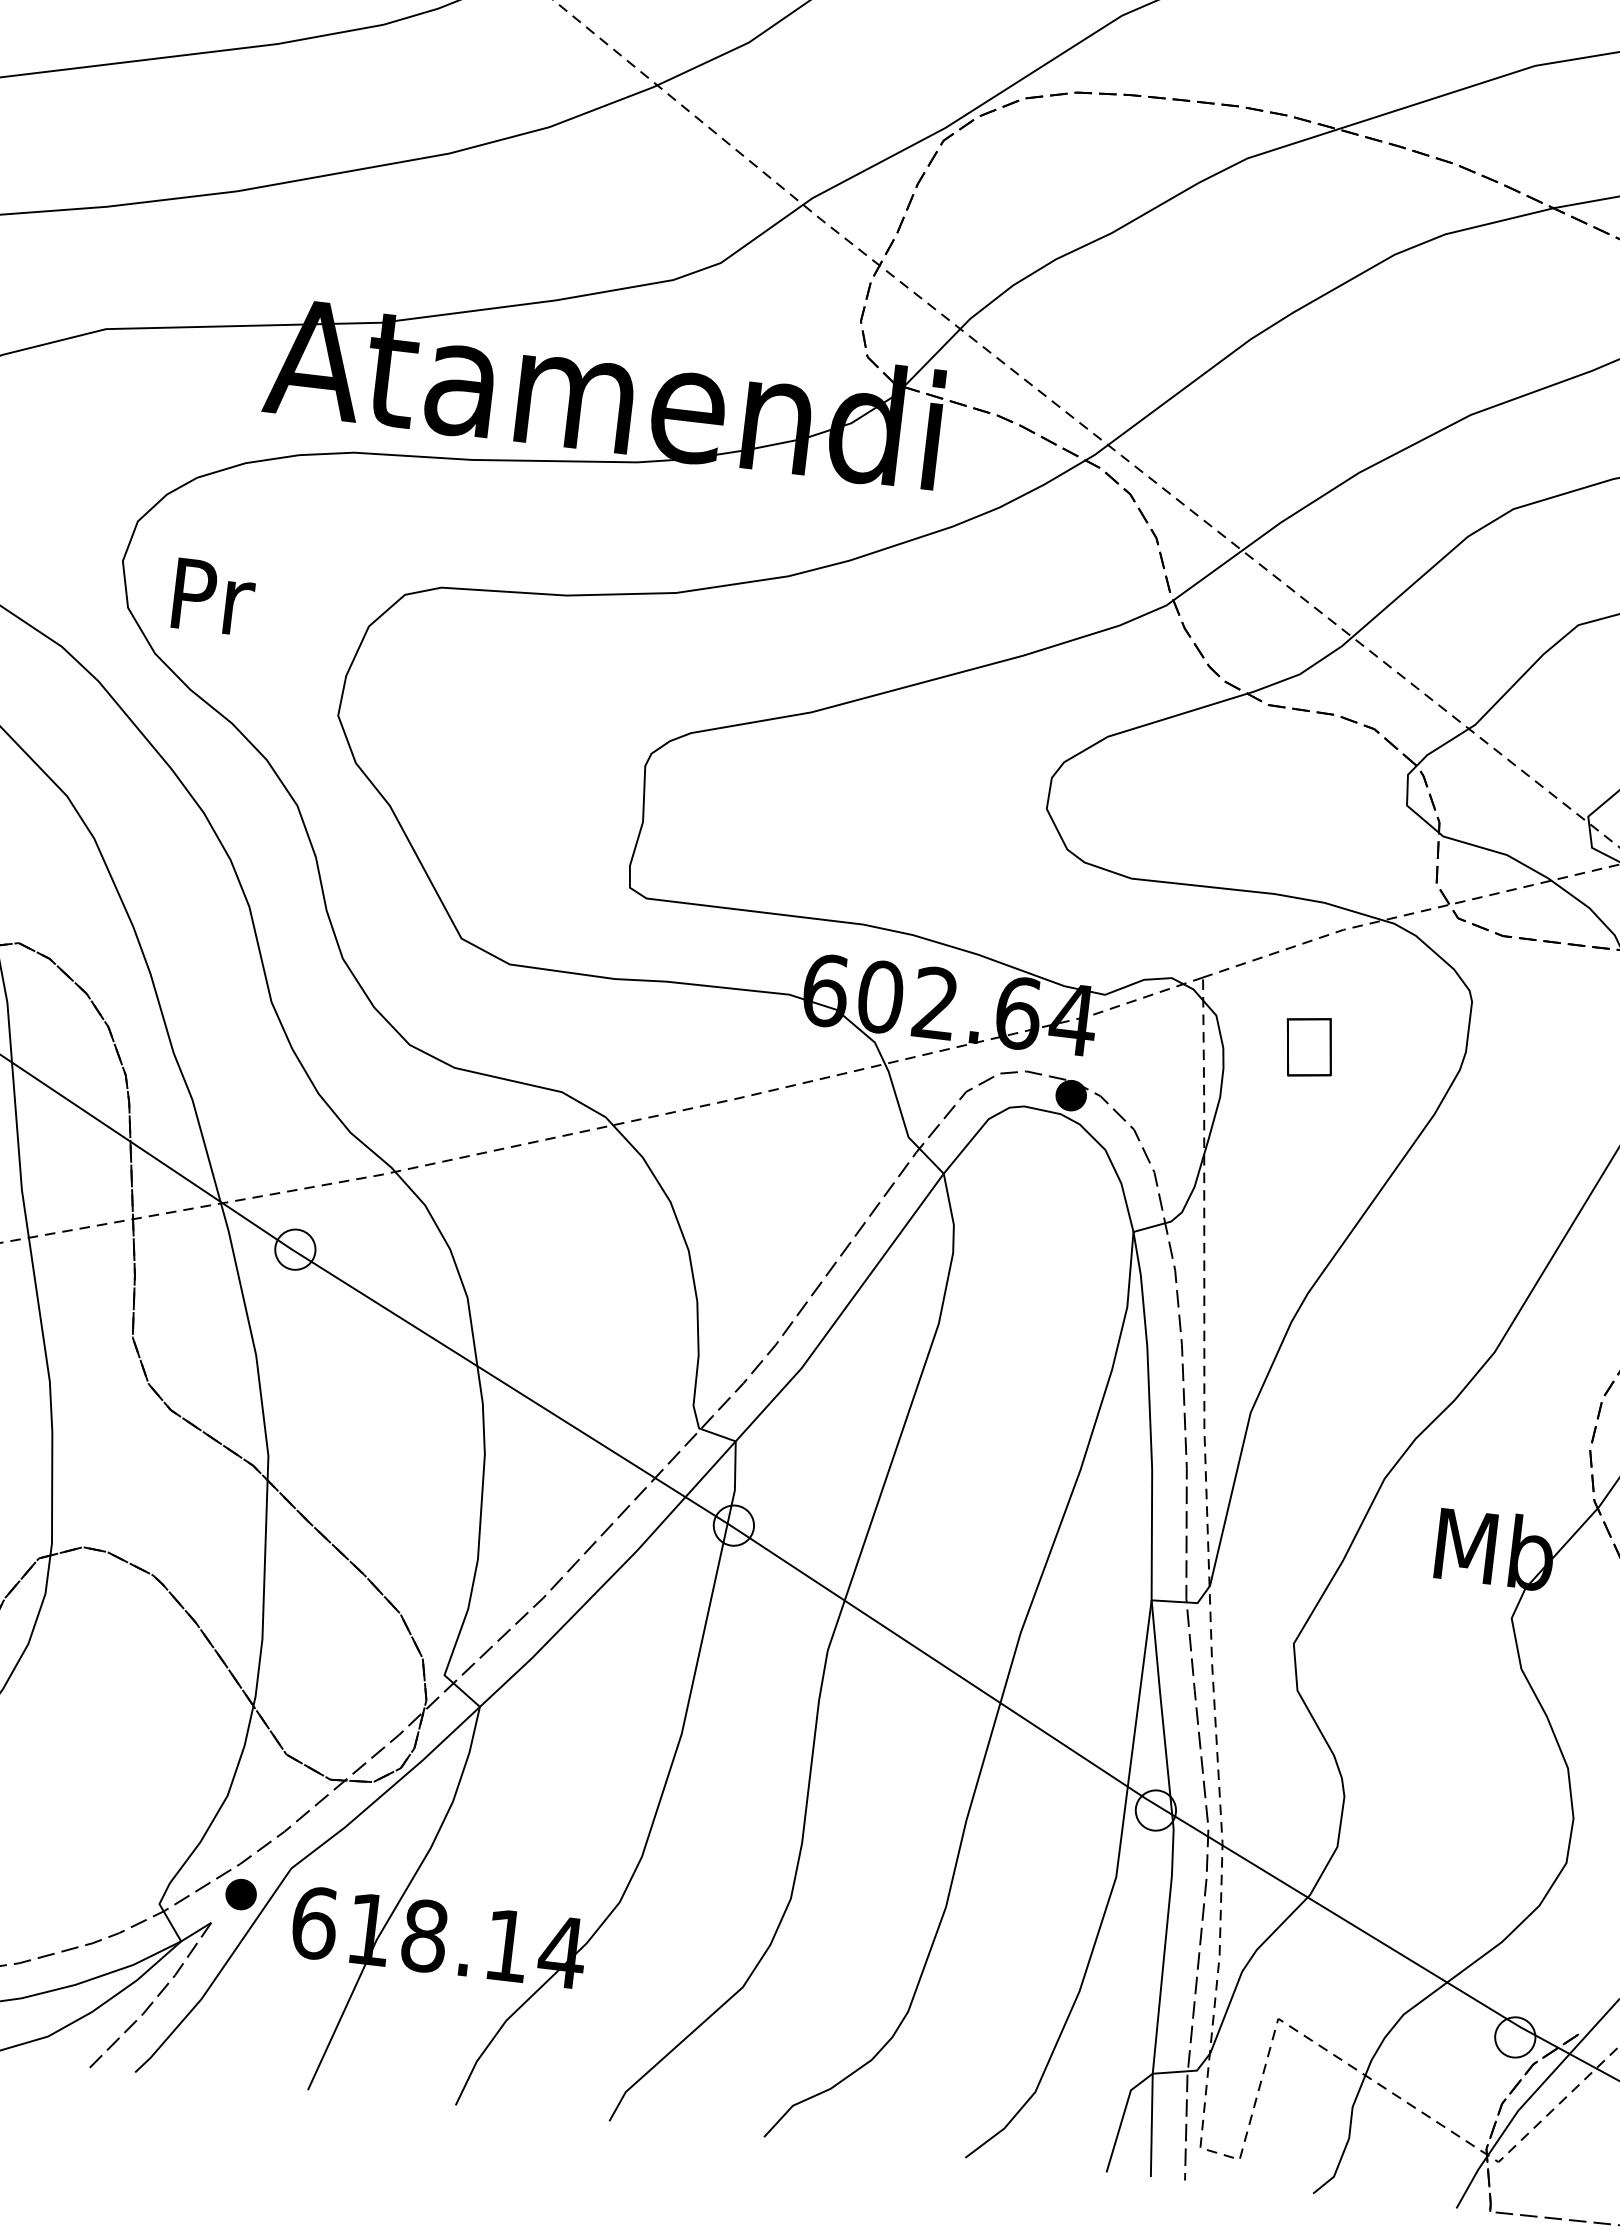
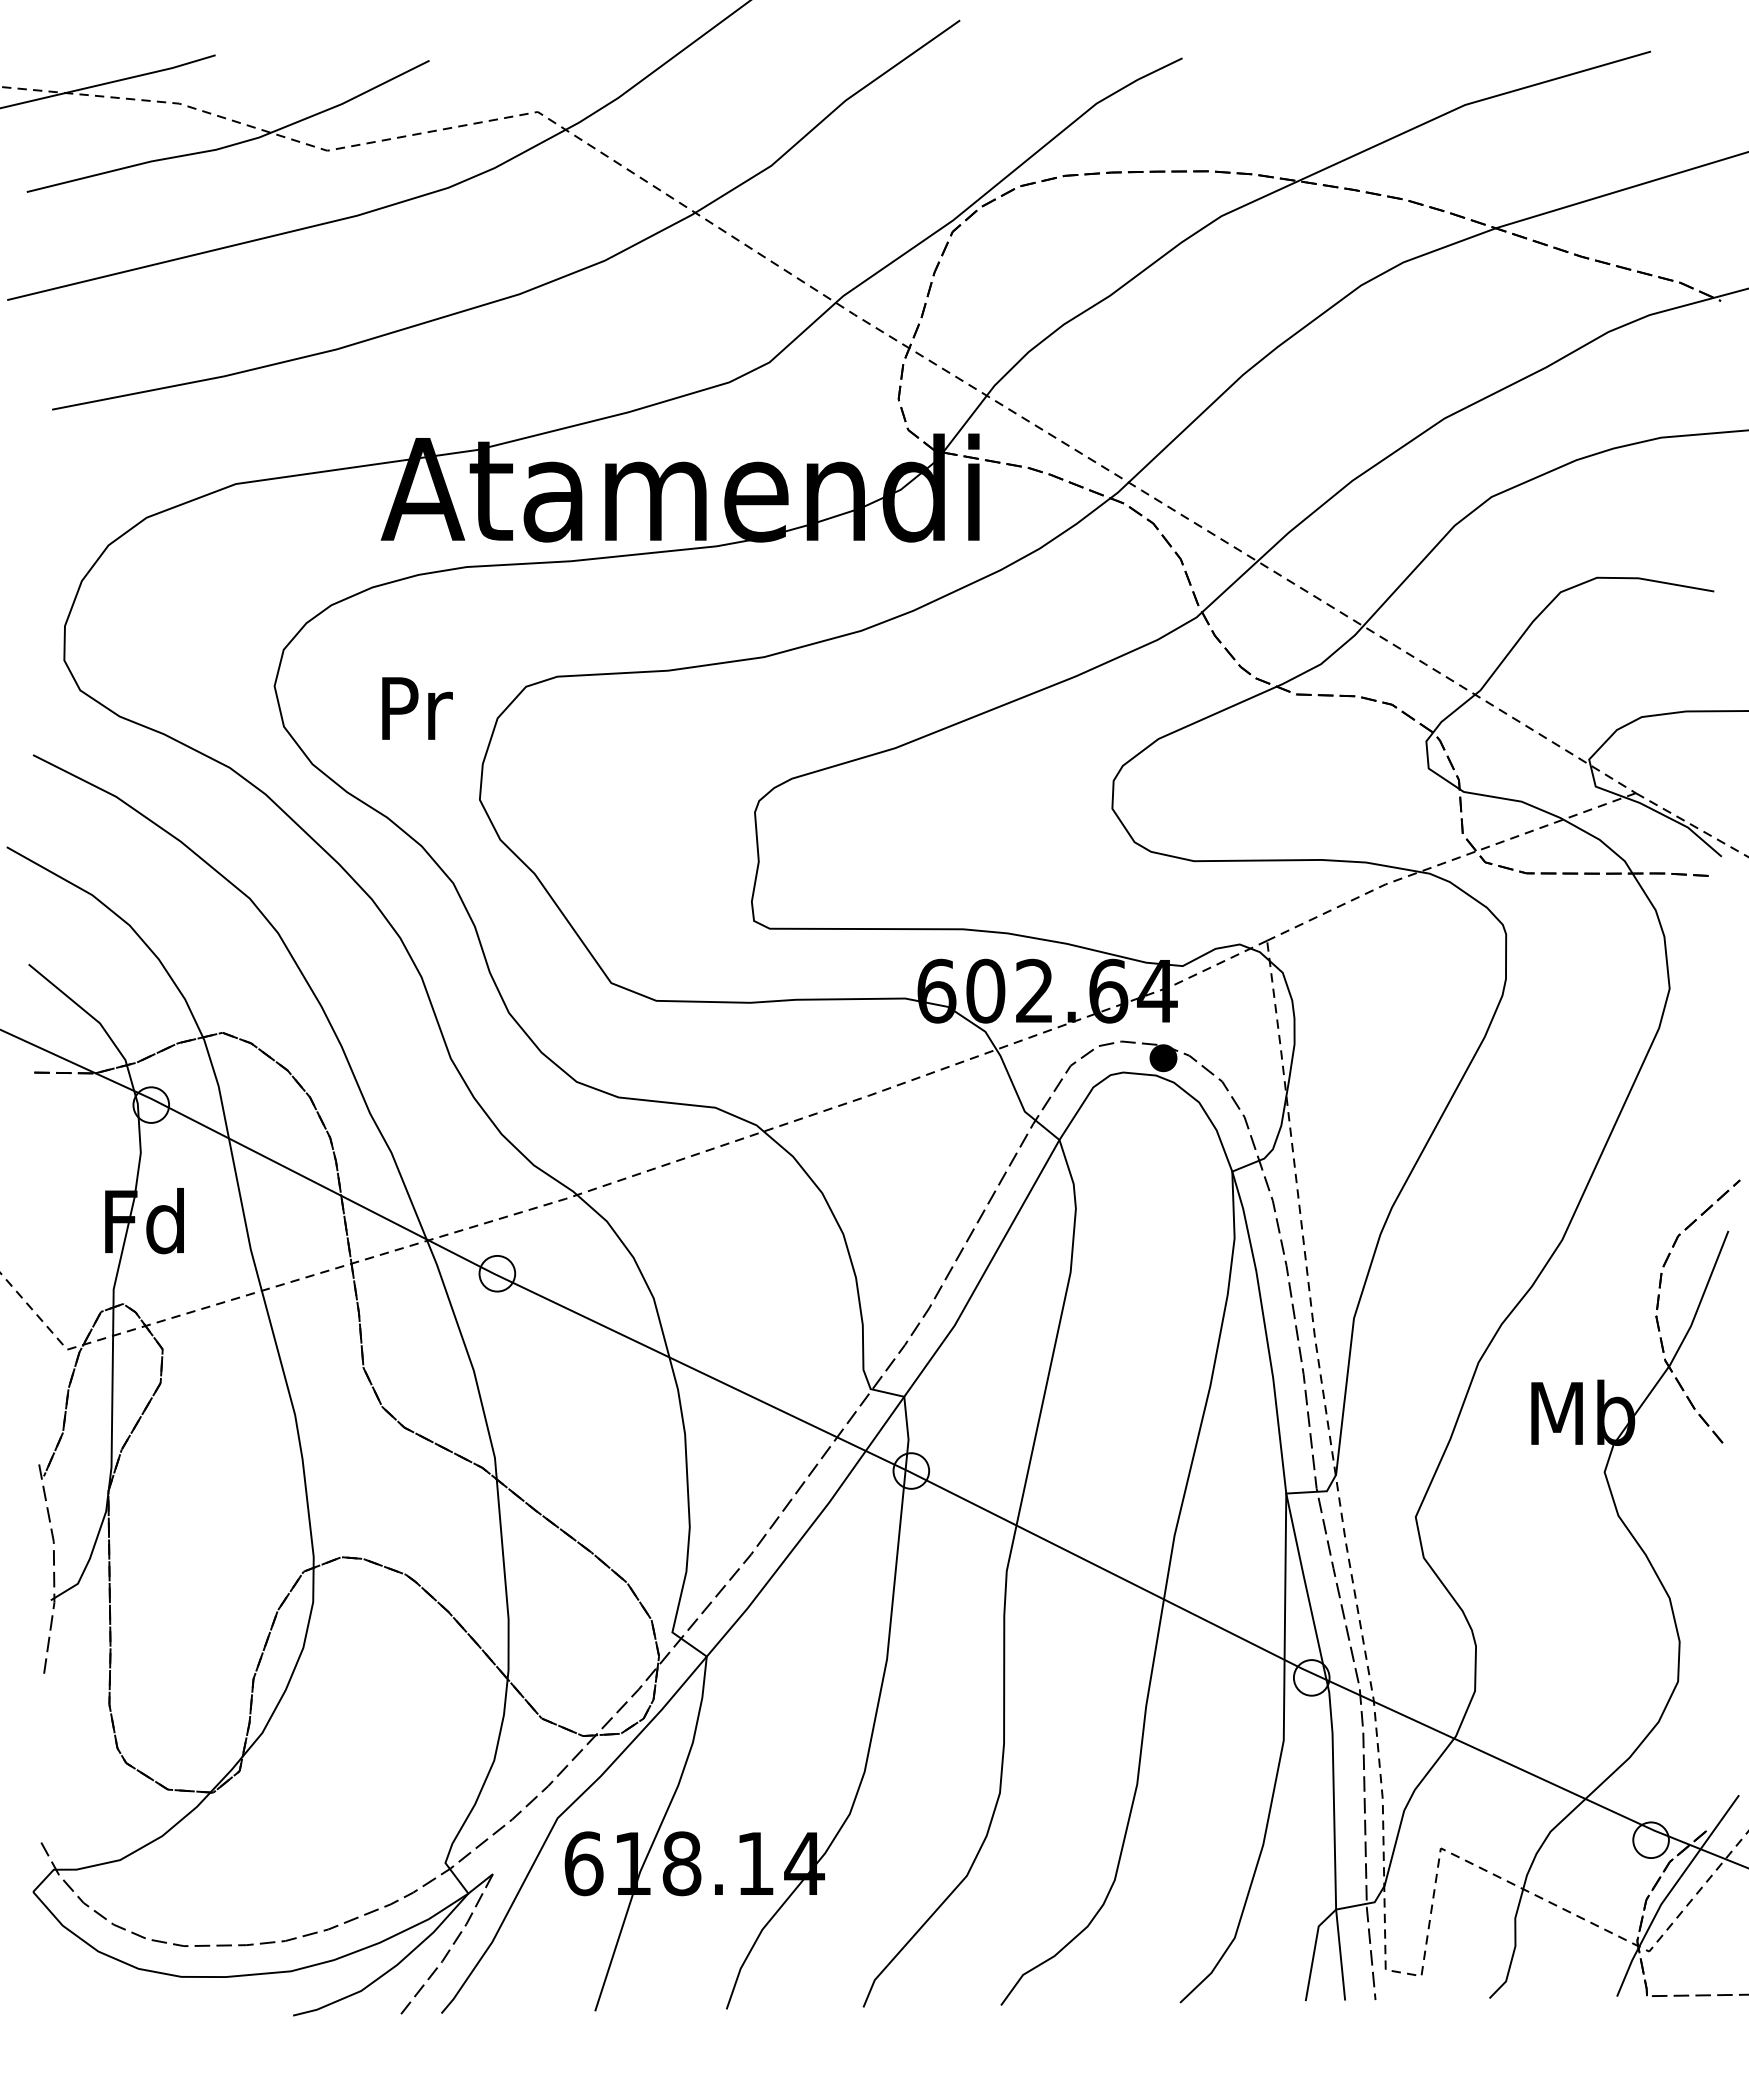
text: (214, 597) -> (417, 708), moved
part: (1309, 1046) -> (1367, 990), removed
part: (241, 1894) -> (516, 1846), removed

